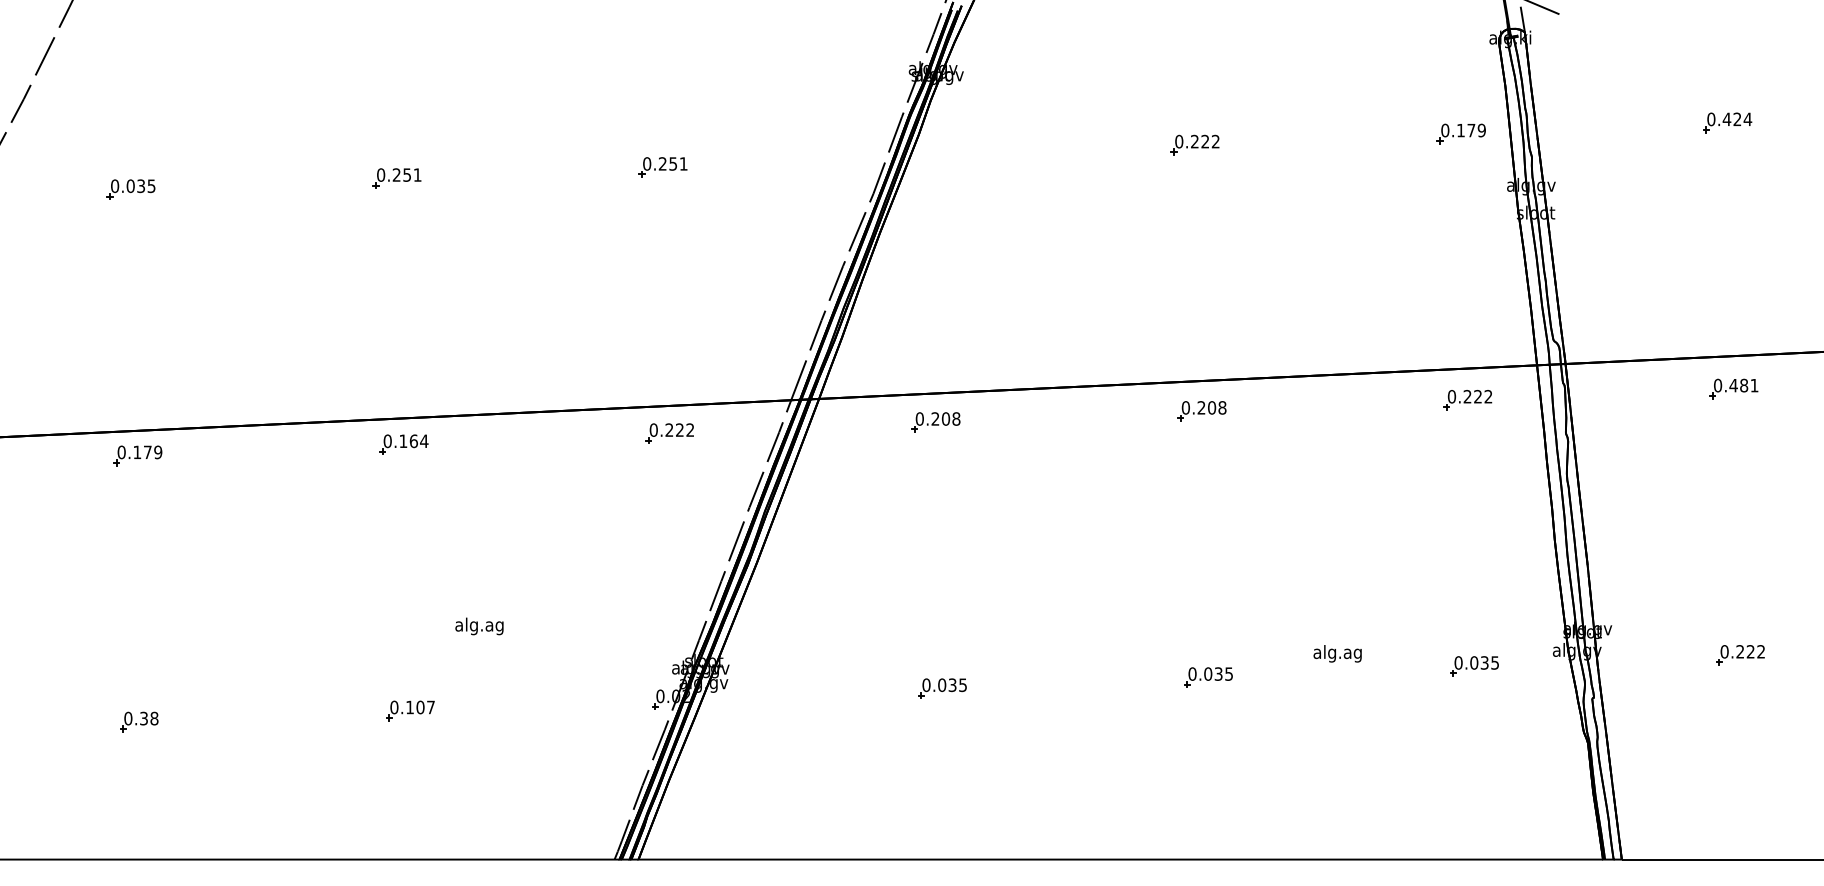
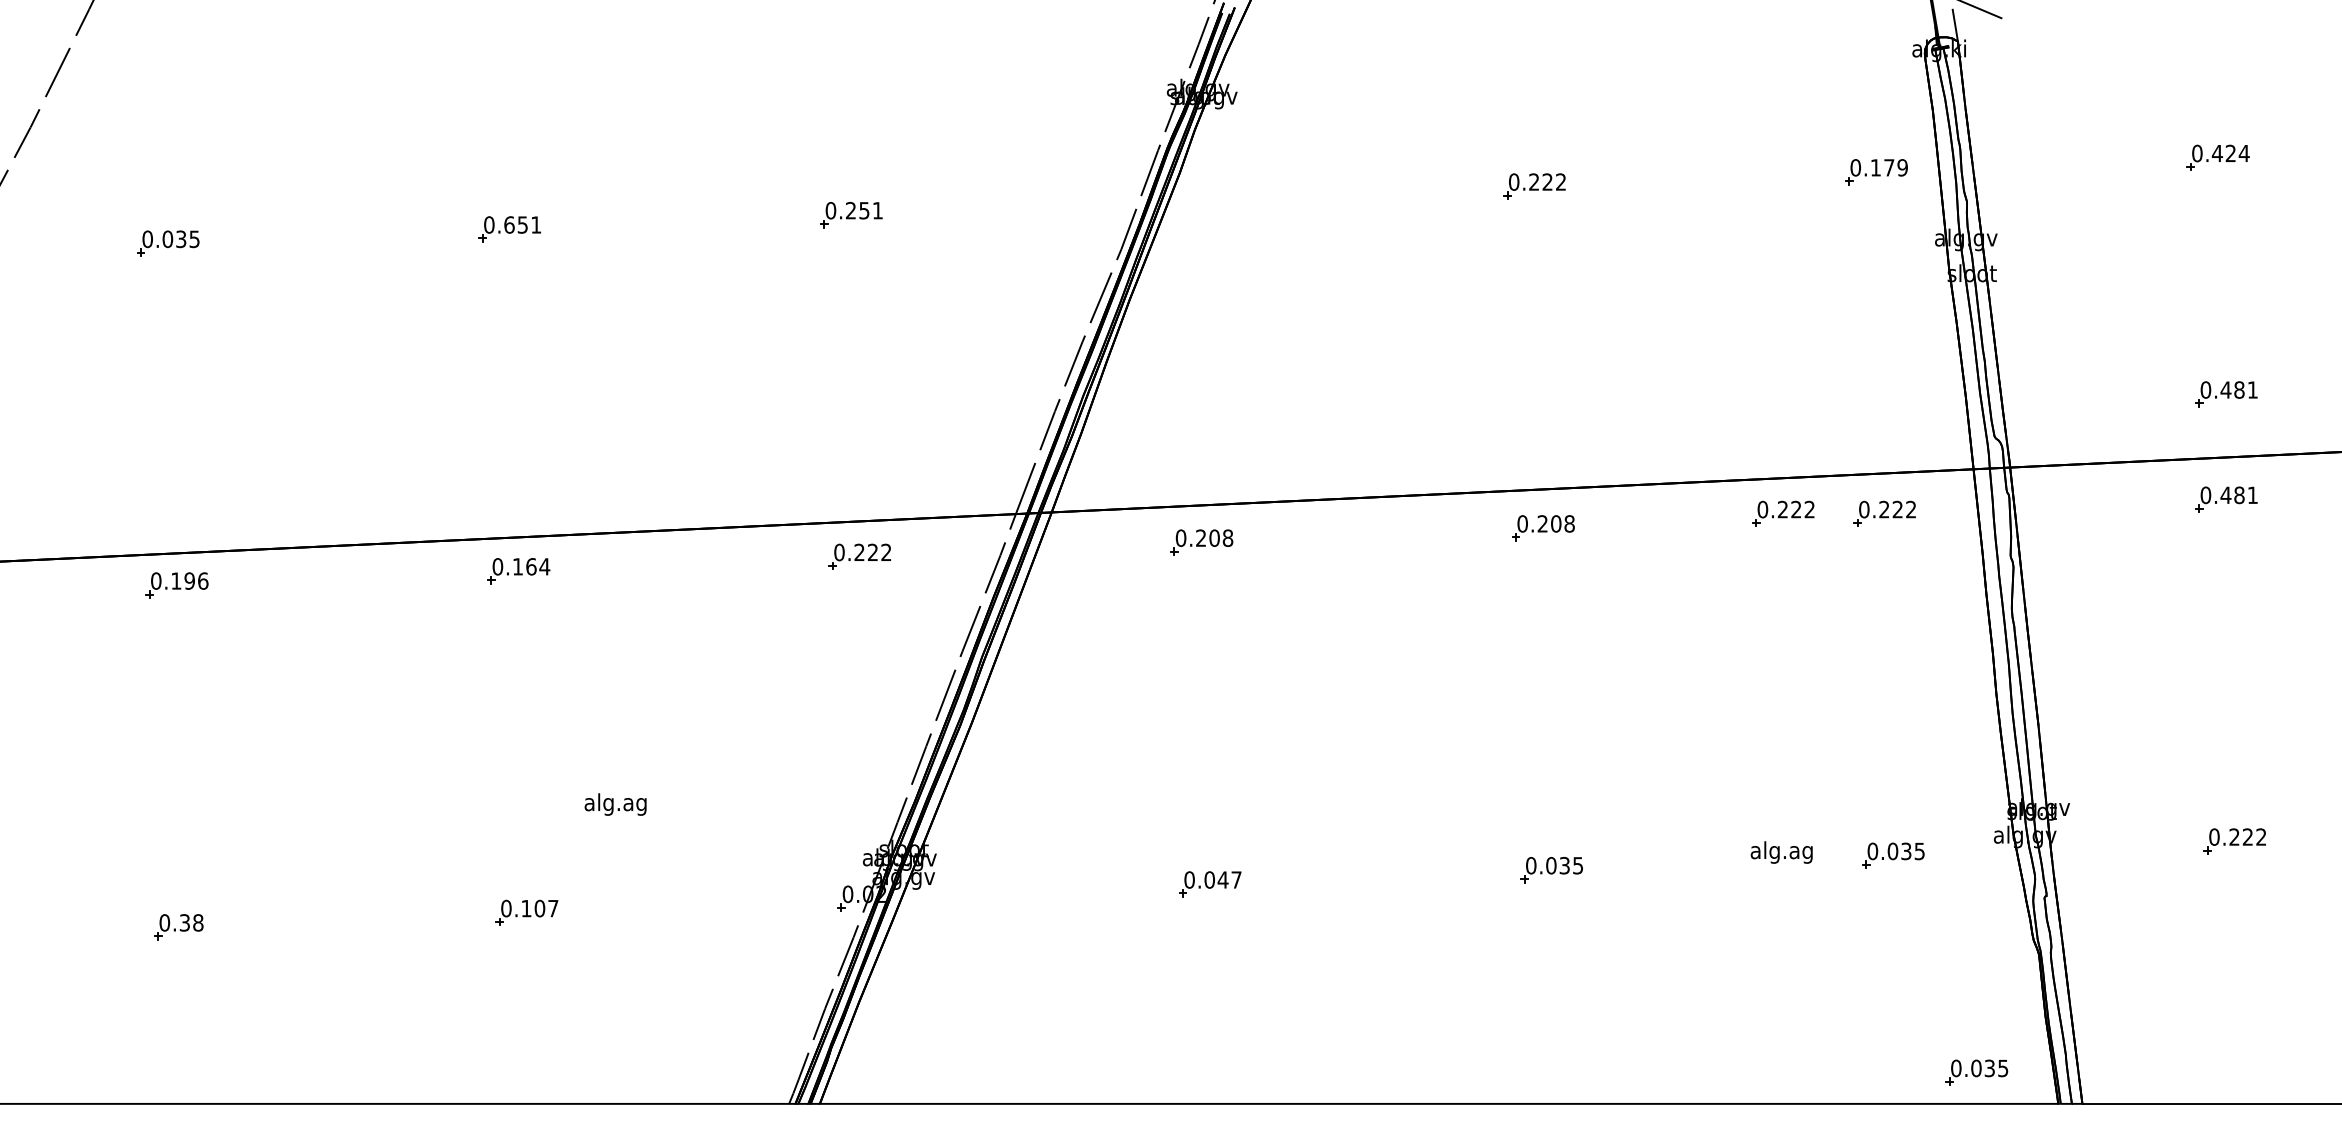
text: (396, 174) -> (509, 224), 0.251 -> 0.651
part: (1733, 306) -> (2225, 393), added
part: (1388, 400) -> (1782, 514), added
text: (152, 452) -> (195, 581), 0.179 -> 0.196
text: (1337, 653) -> (1781, 852), moved
text: (957, 685) -> (1229, 880), 0.035 -> 0.047
part: (1539, 835) -> (1976, 1072), added

